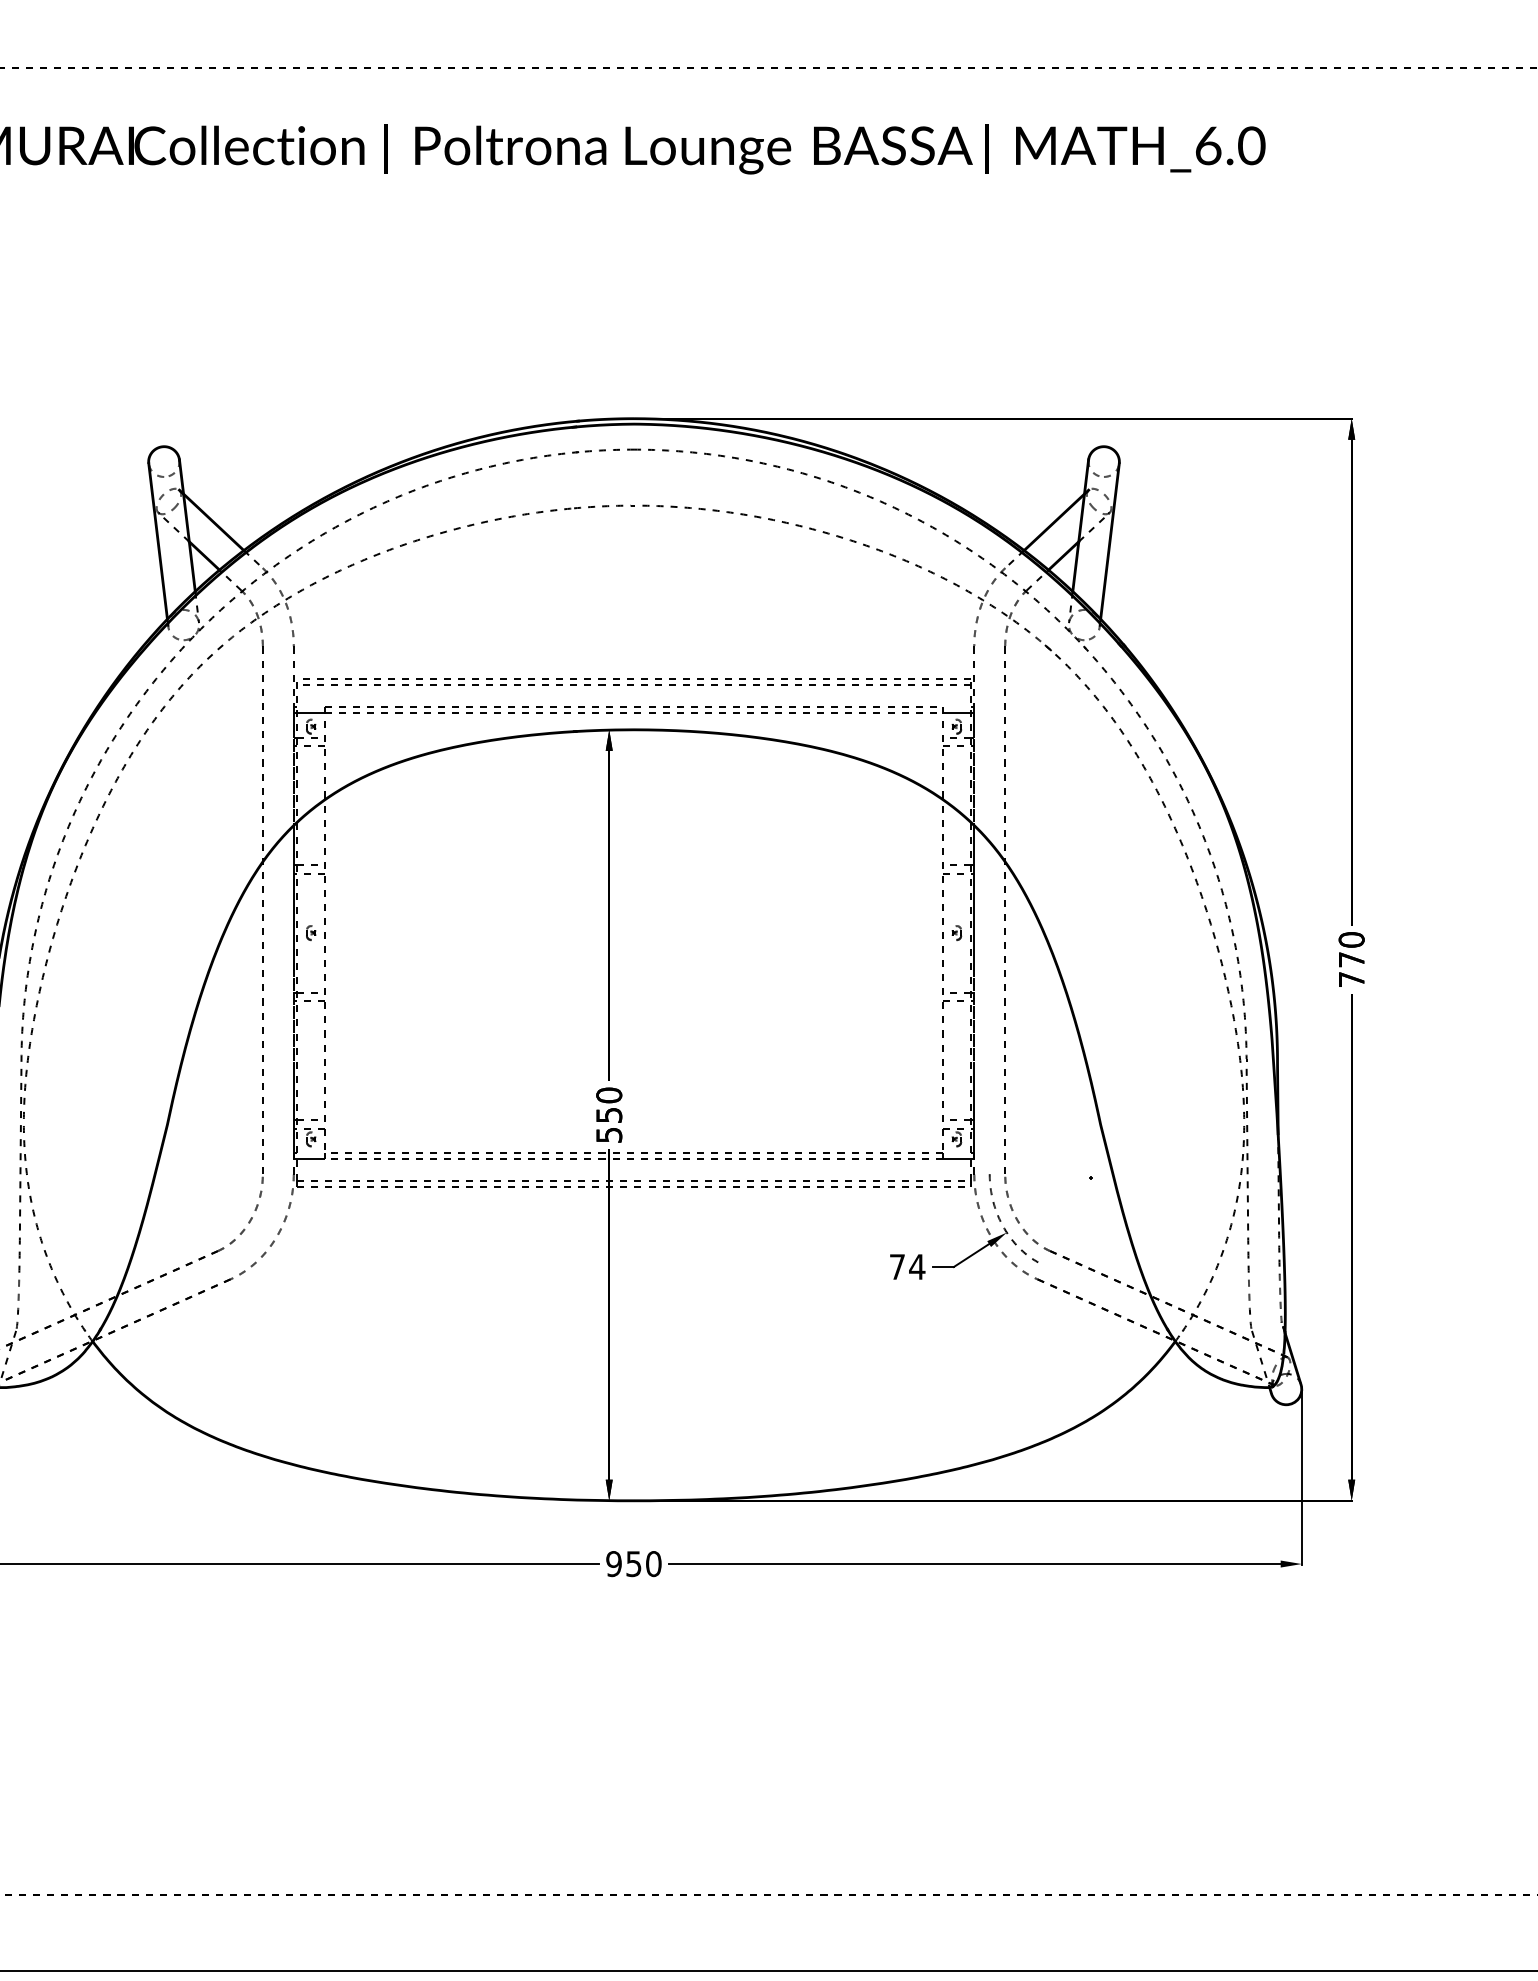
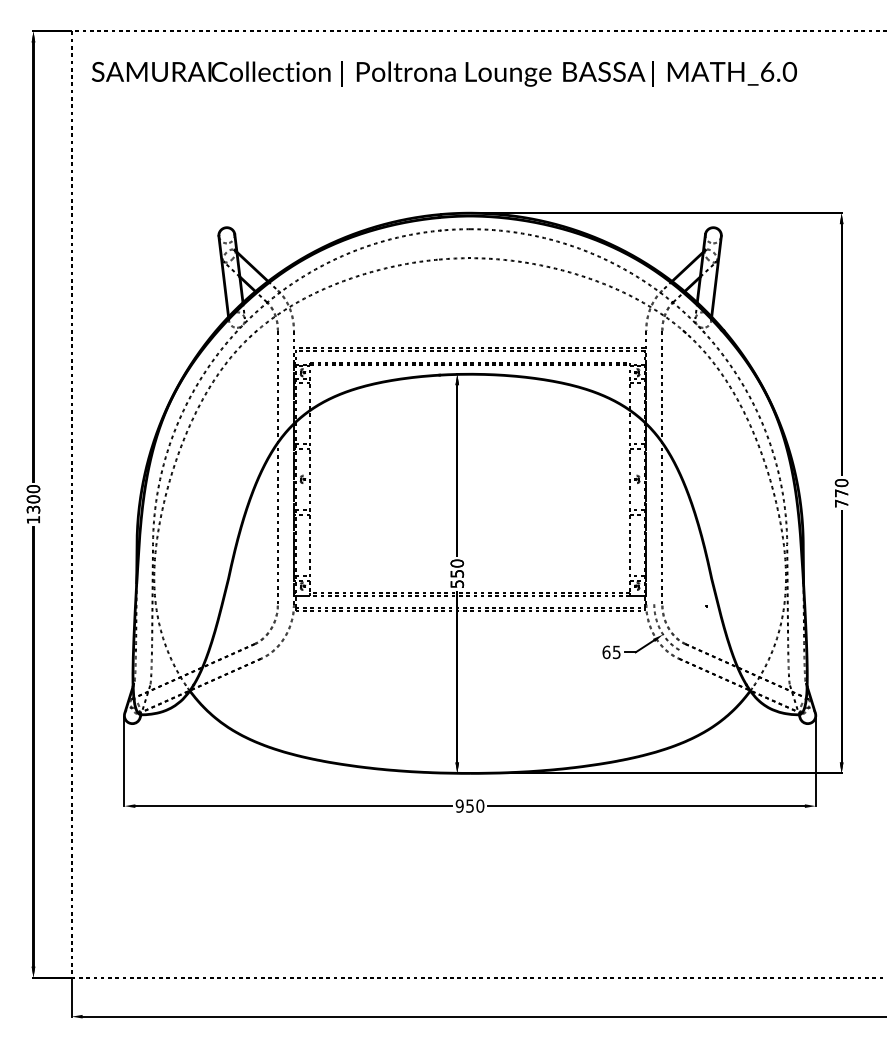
text: (907, 1267) -> (611, 652), 74 -> 65

